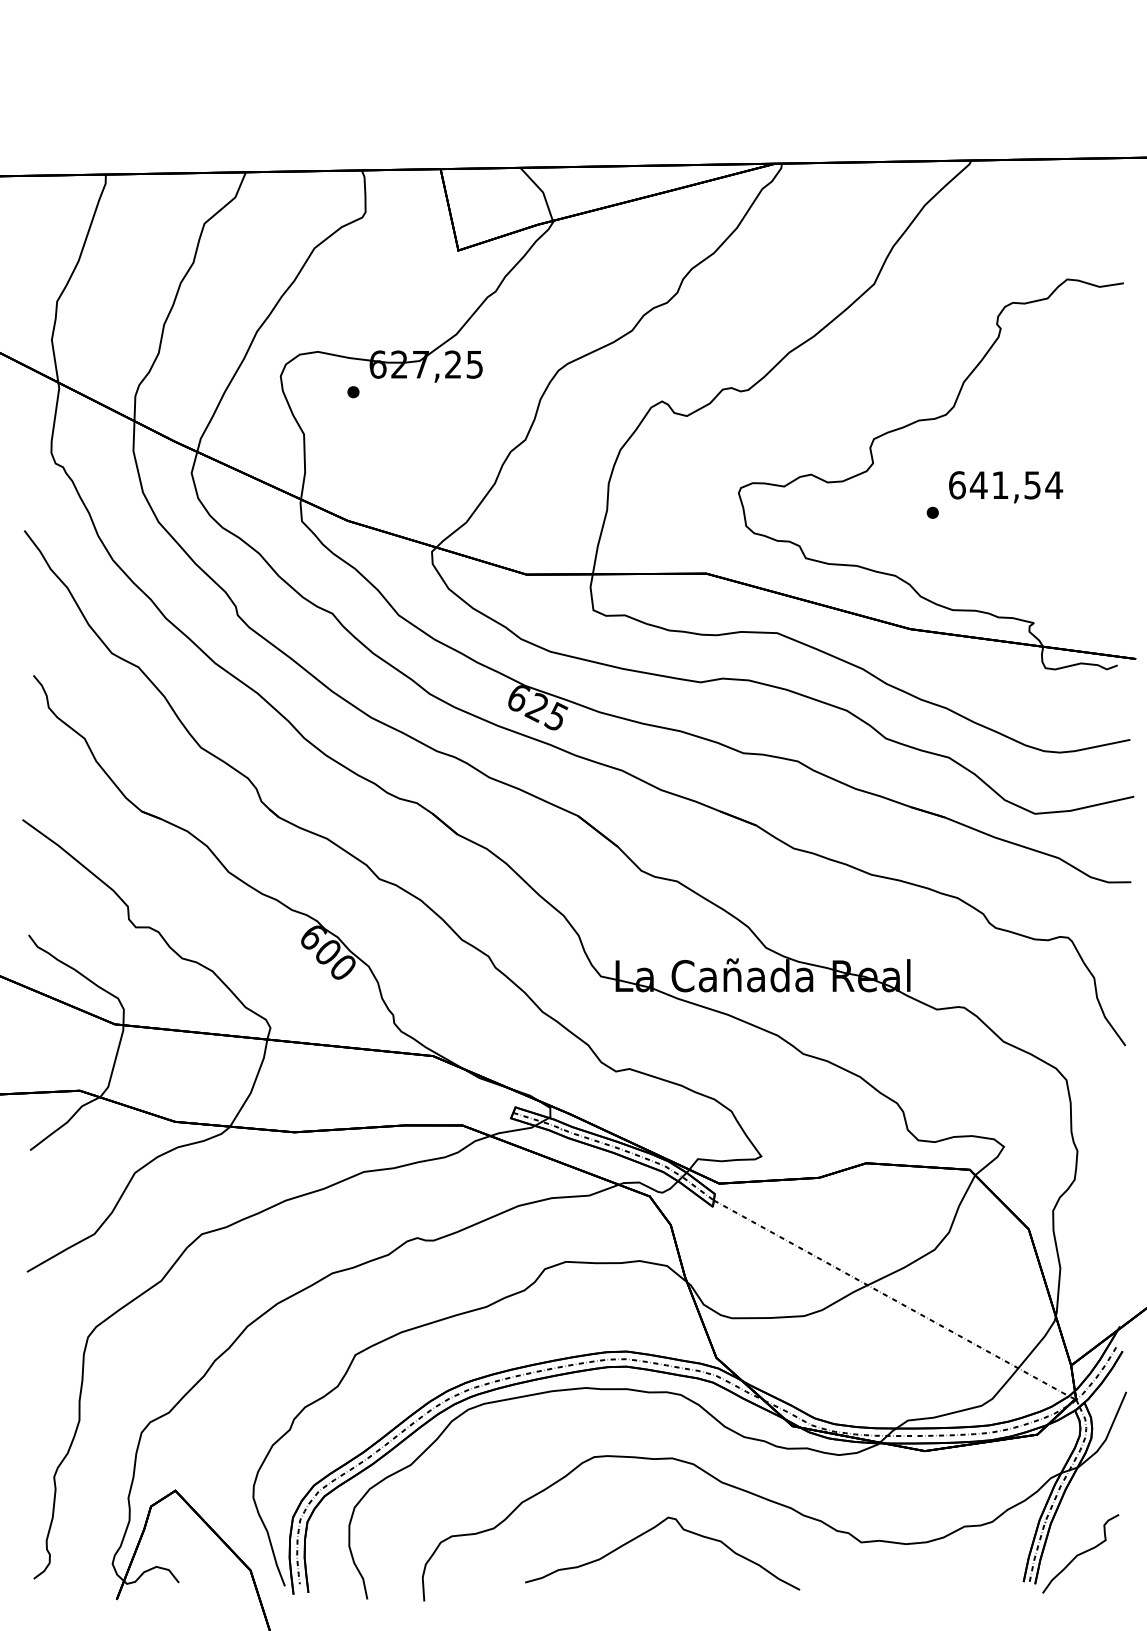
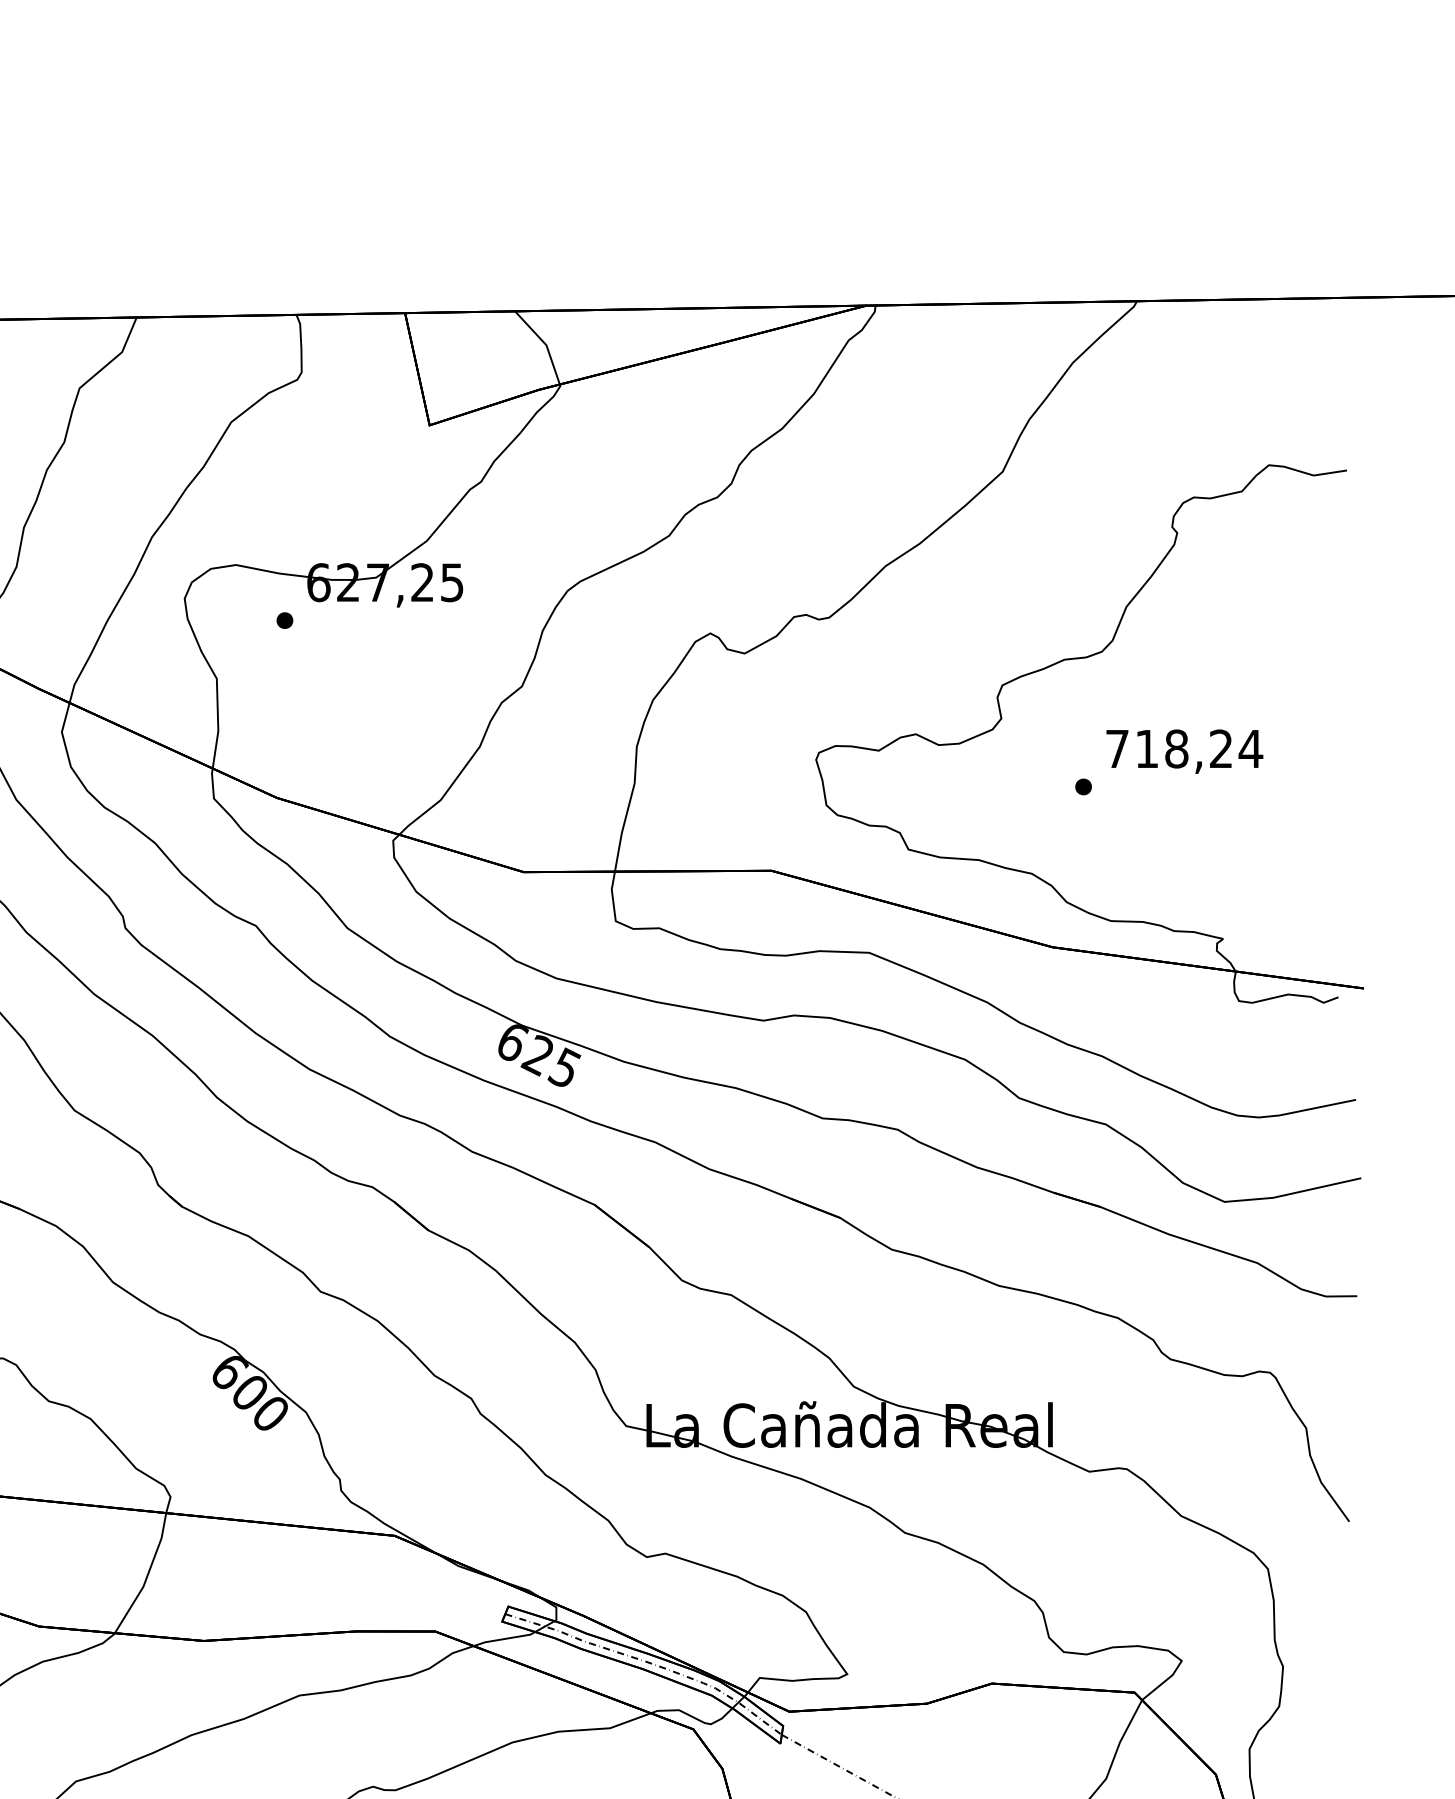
text: (994, 485) -> (1168, 749), 641,54 -> 718,24

